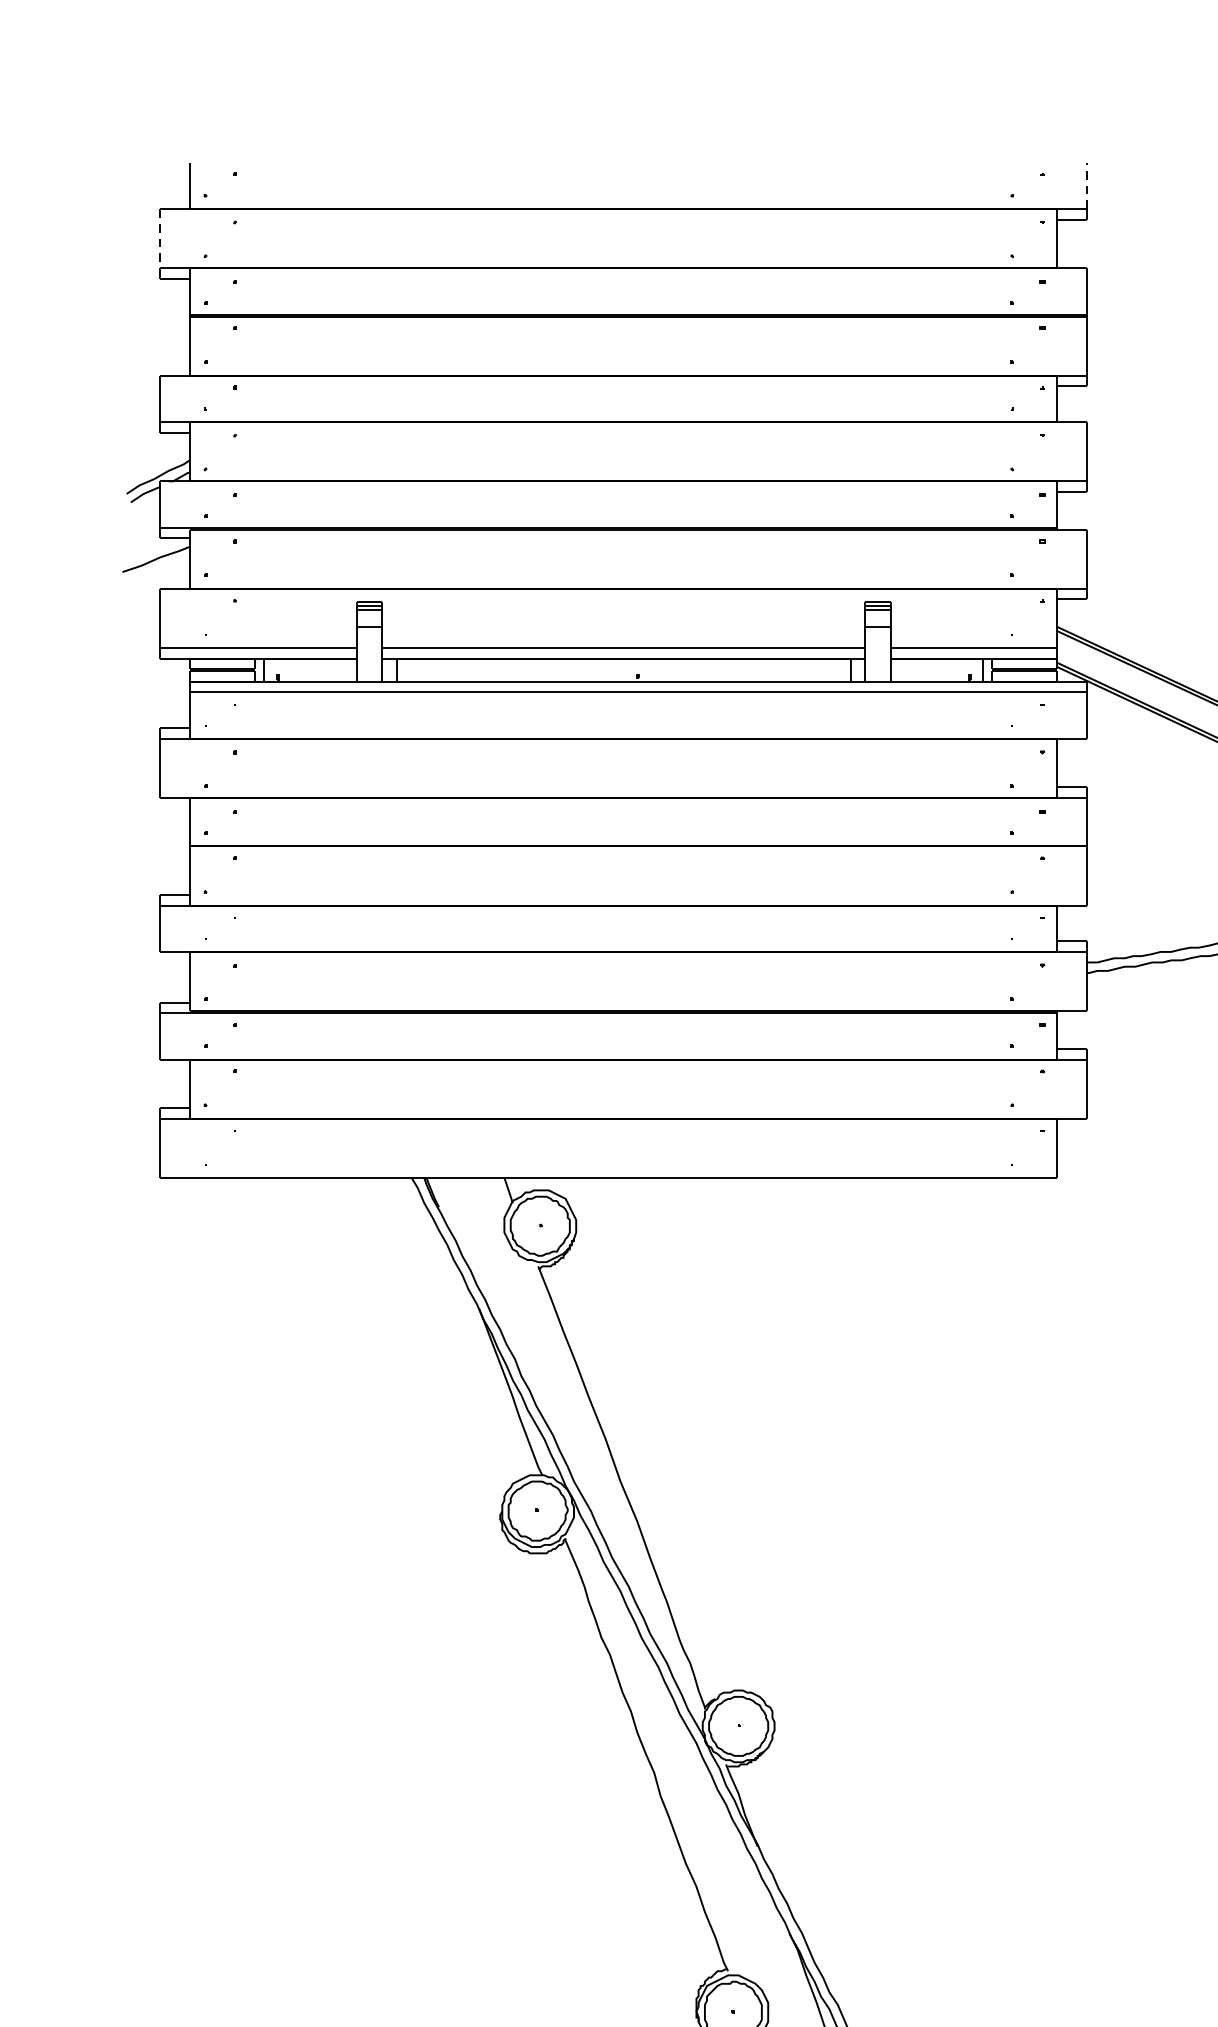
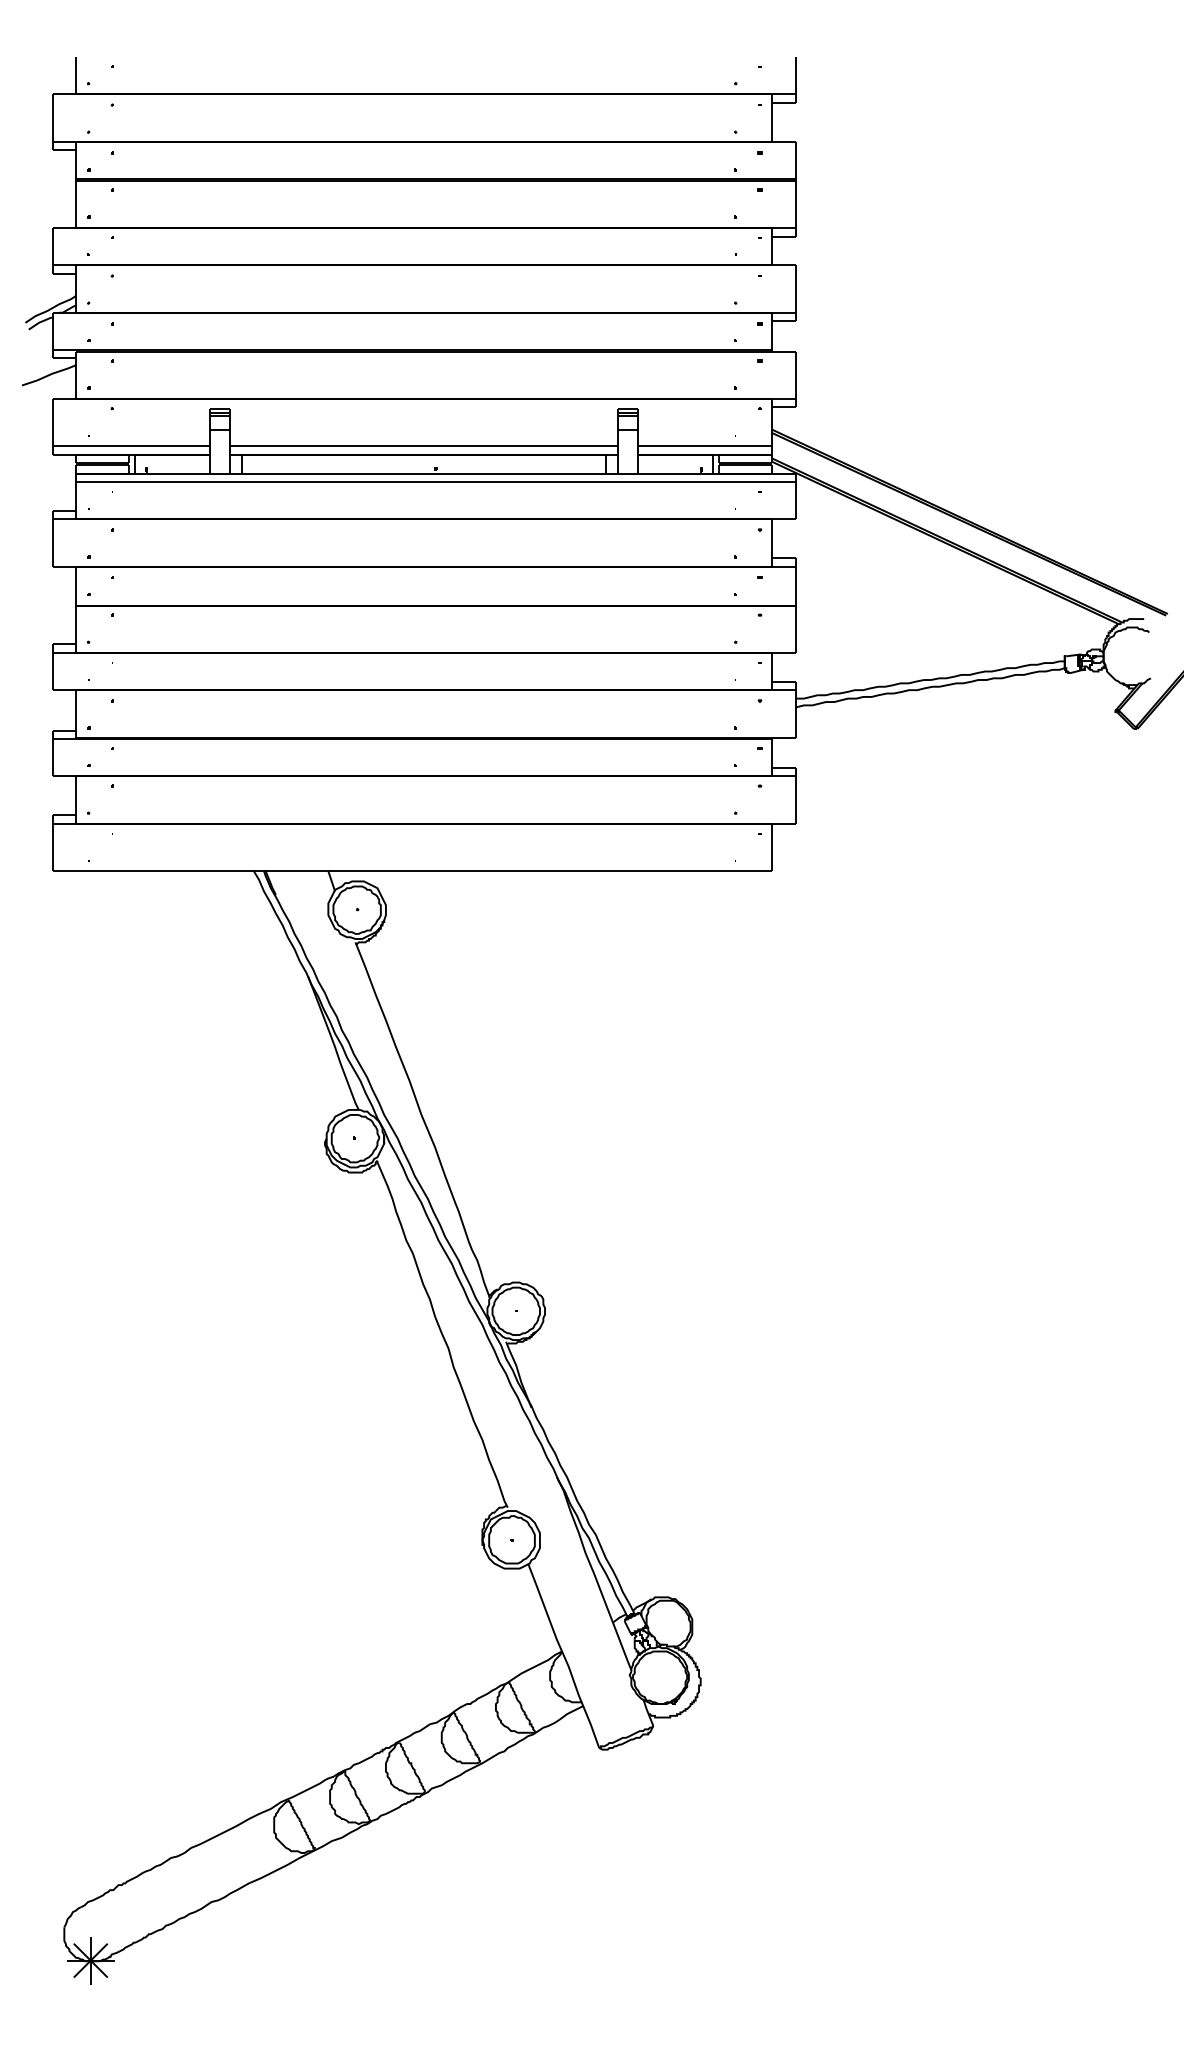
line: (1086, 185) -> (795, 75), dashed -> solid
line: (160, 239) -> (52, 118), dashed -> solid

